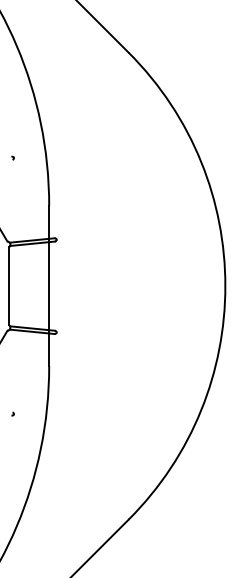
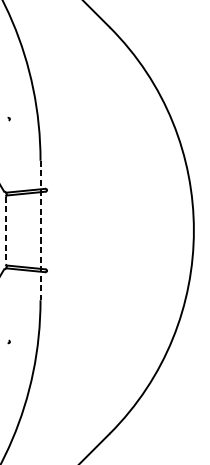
line: (8, 286) -> (5, 230), solid -> dashed
line: (49, 286) -> (40, 230), solid -> dashed

